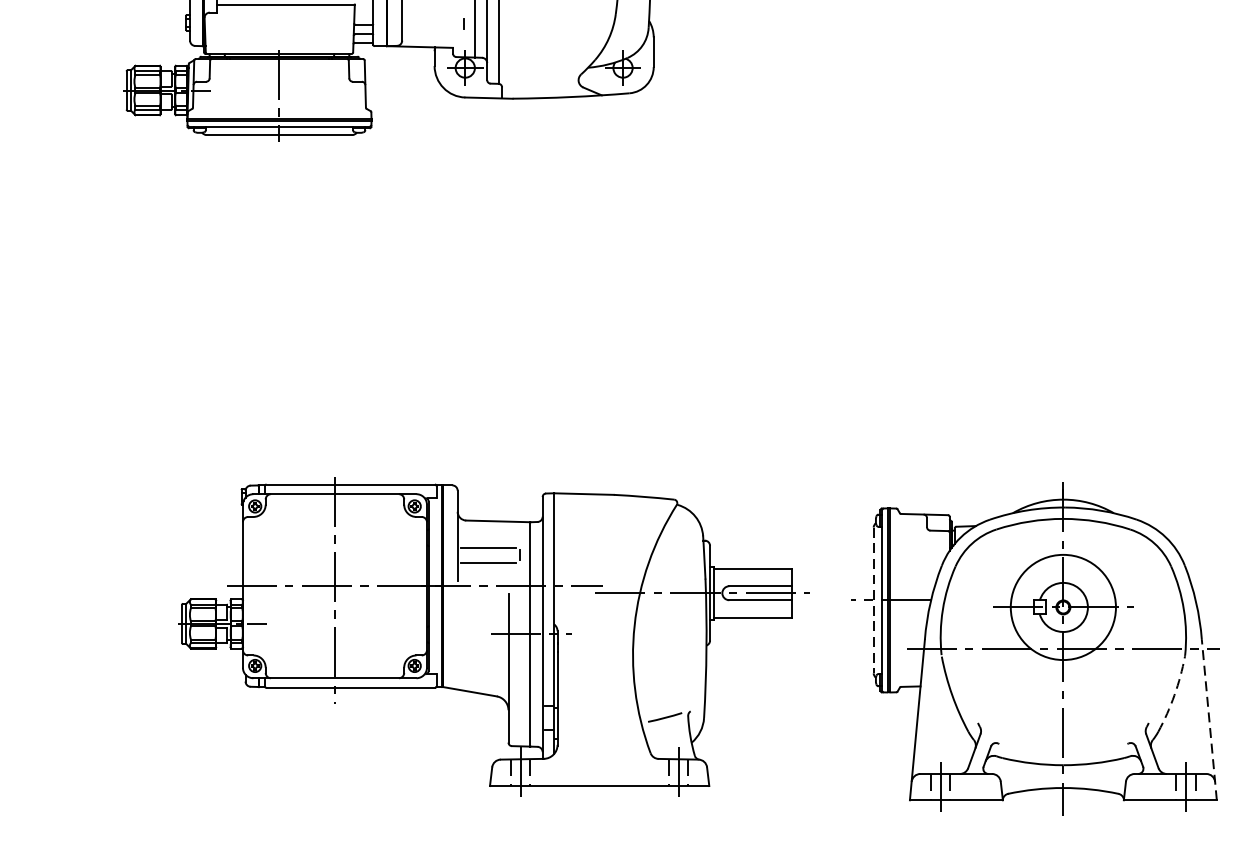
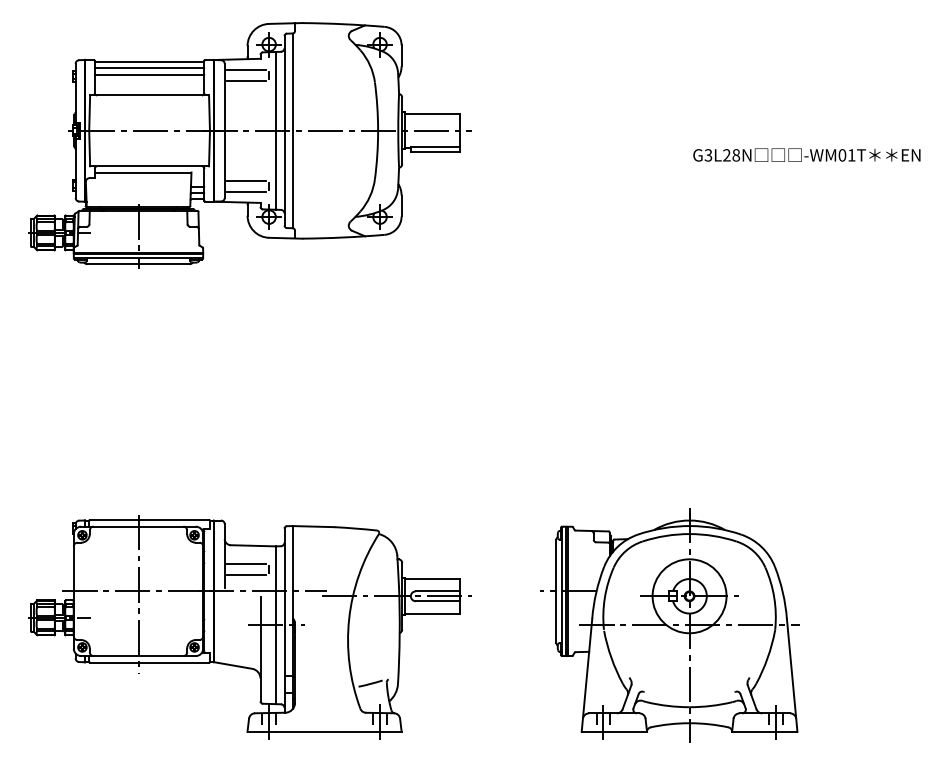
line: (433, 15) -> (246, 180), added
line: (433, 31) -> (246, 191), added
line: (874, 600) -> (556, 591), dashed -> solid
part: (492, 637) -> (249, 627), moved
arc: (1174, 695) -> (767, 658), dashed -> solid
line: (1209, 720) -> (792, 675), dashed -> solid

